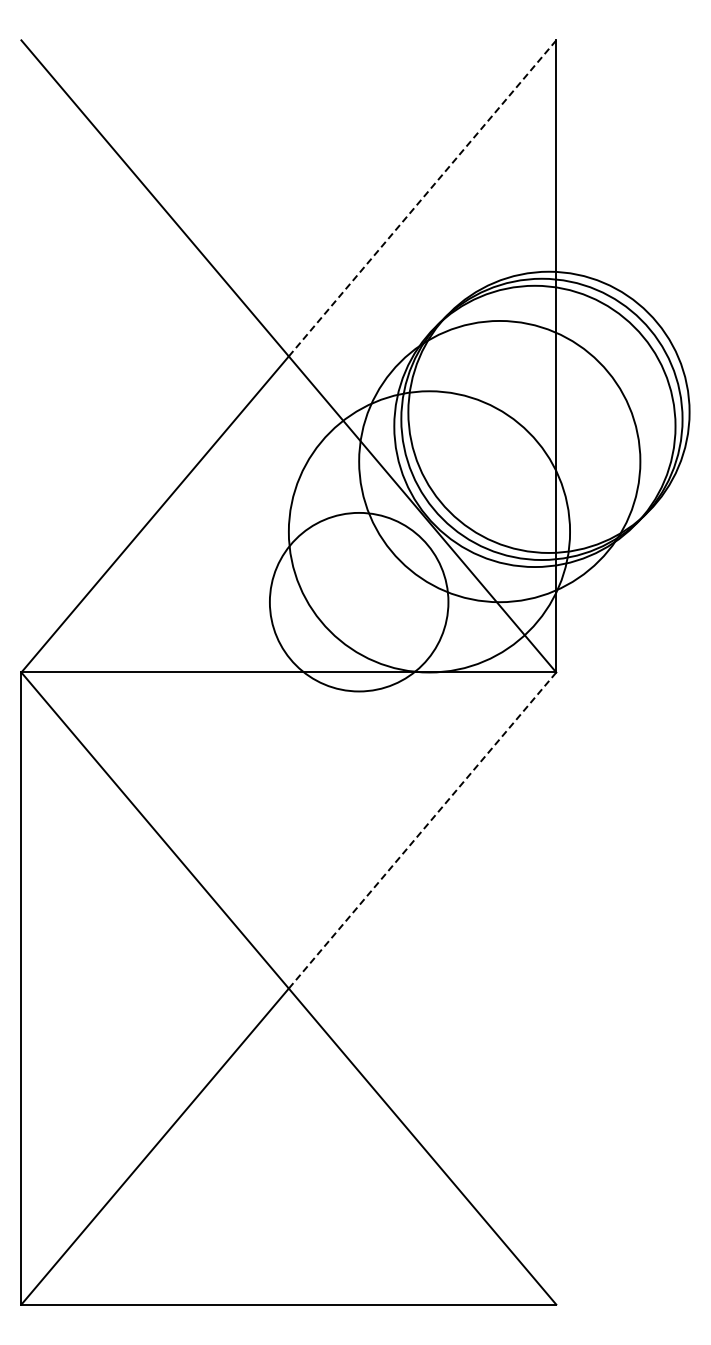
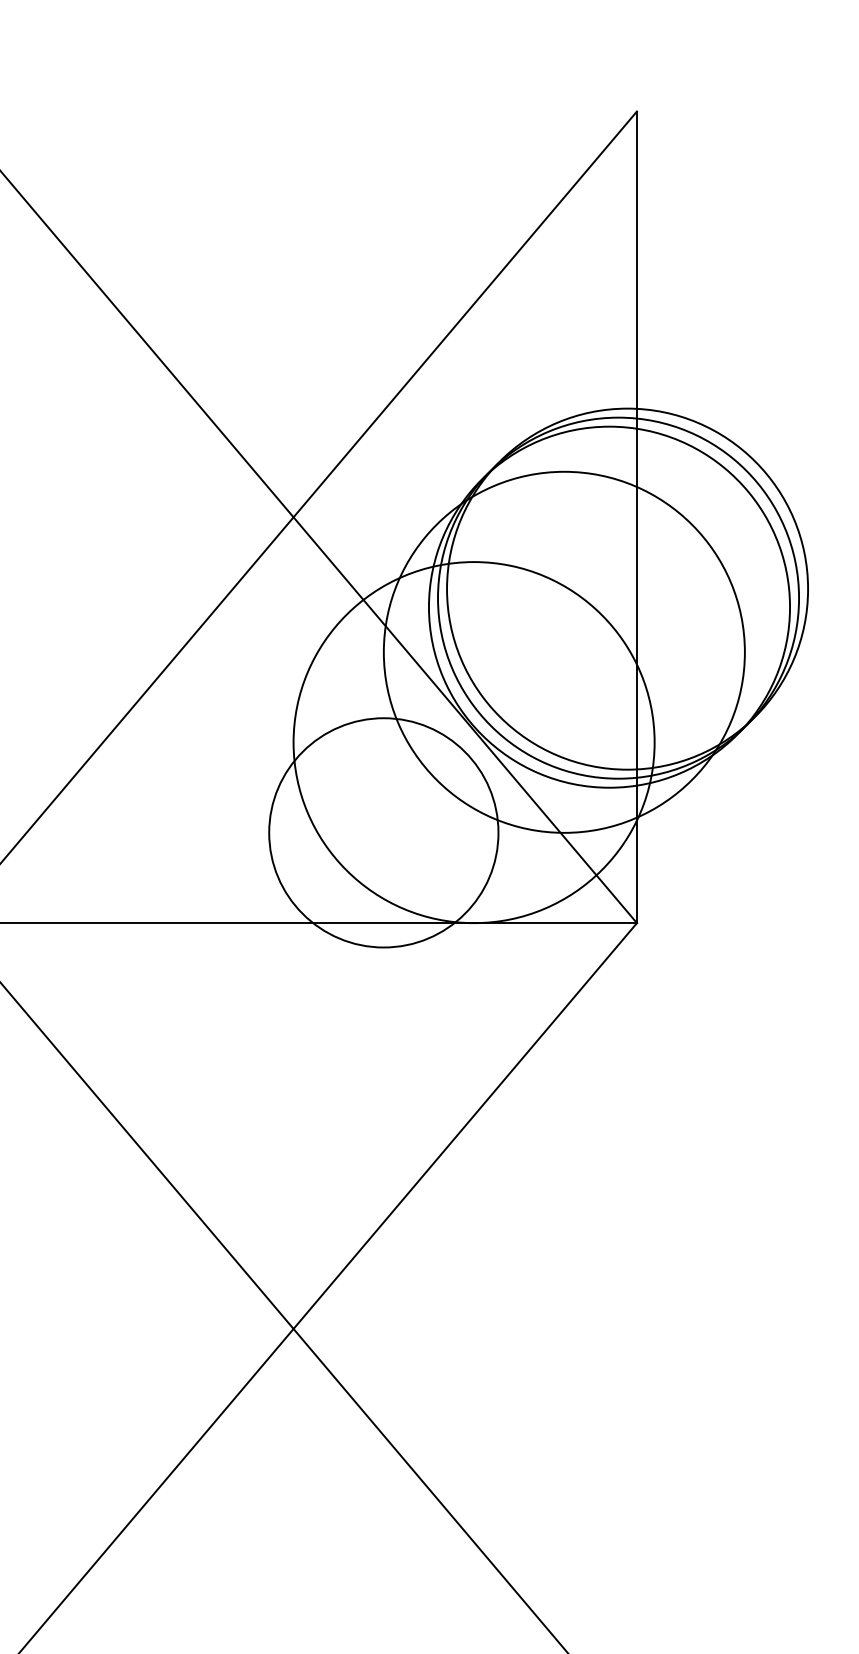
line: (422, 198) -> (465, 314), dashed -> solid
line: (422, 830) -> (465, 1125), dashed -> solid

